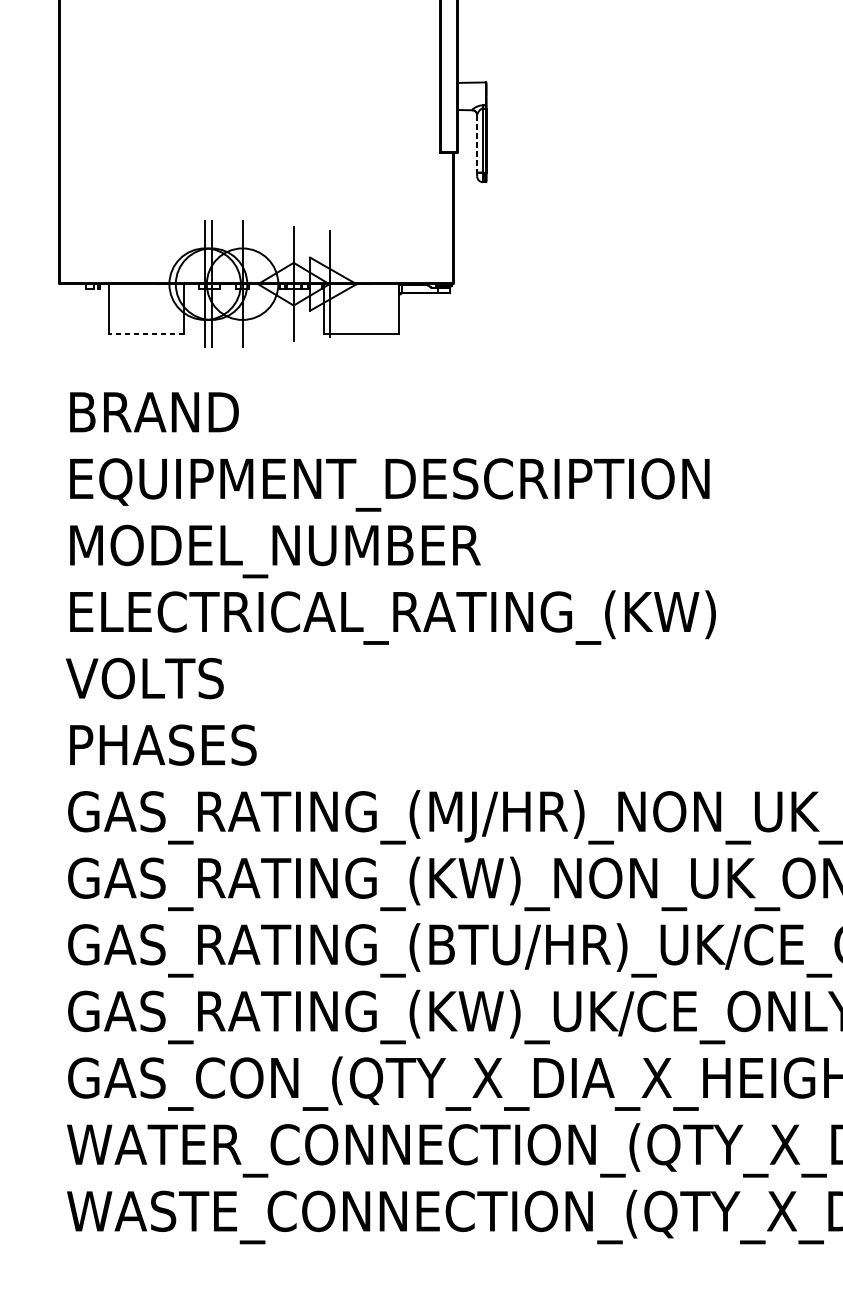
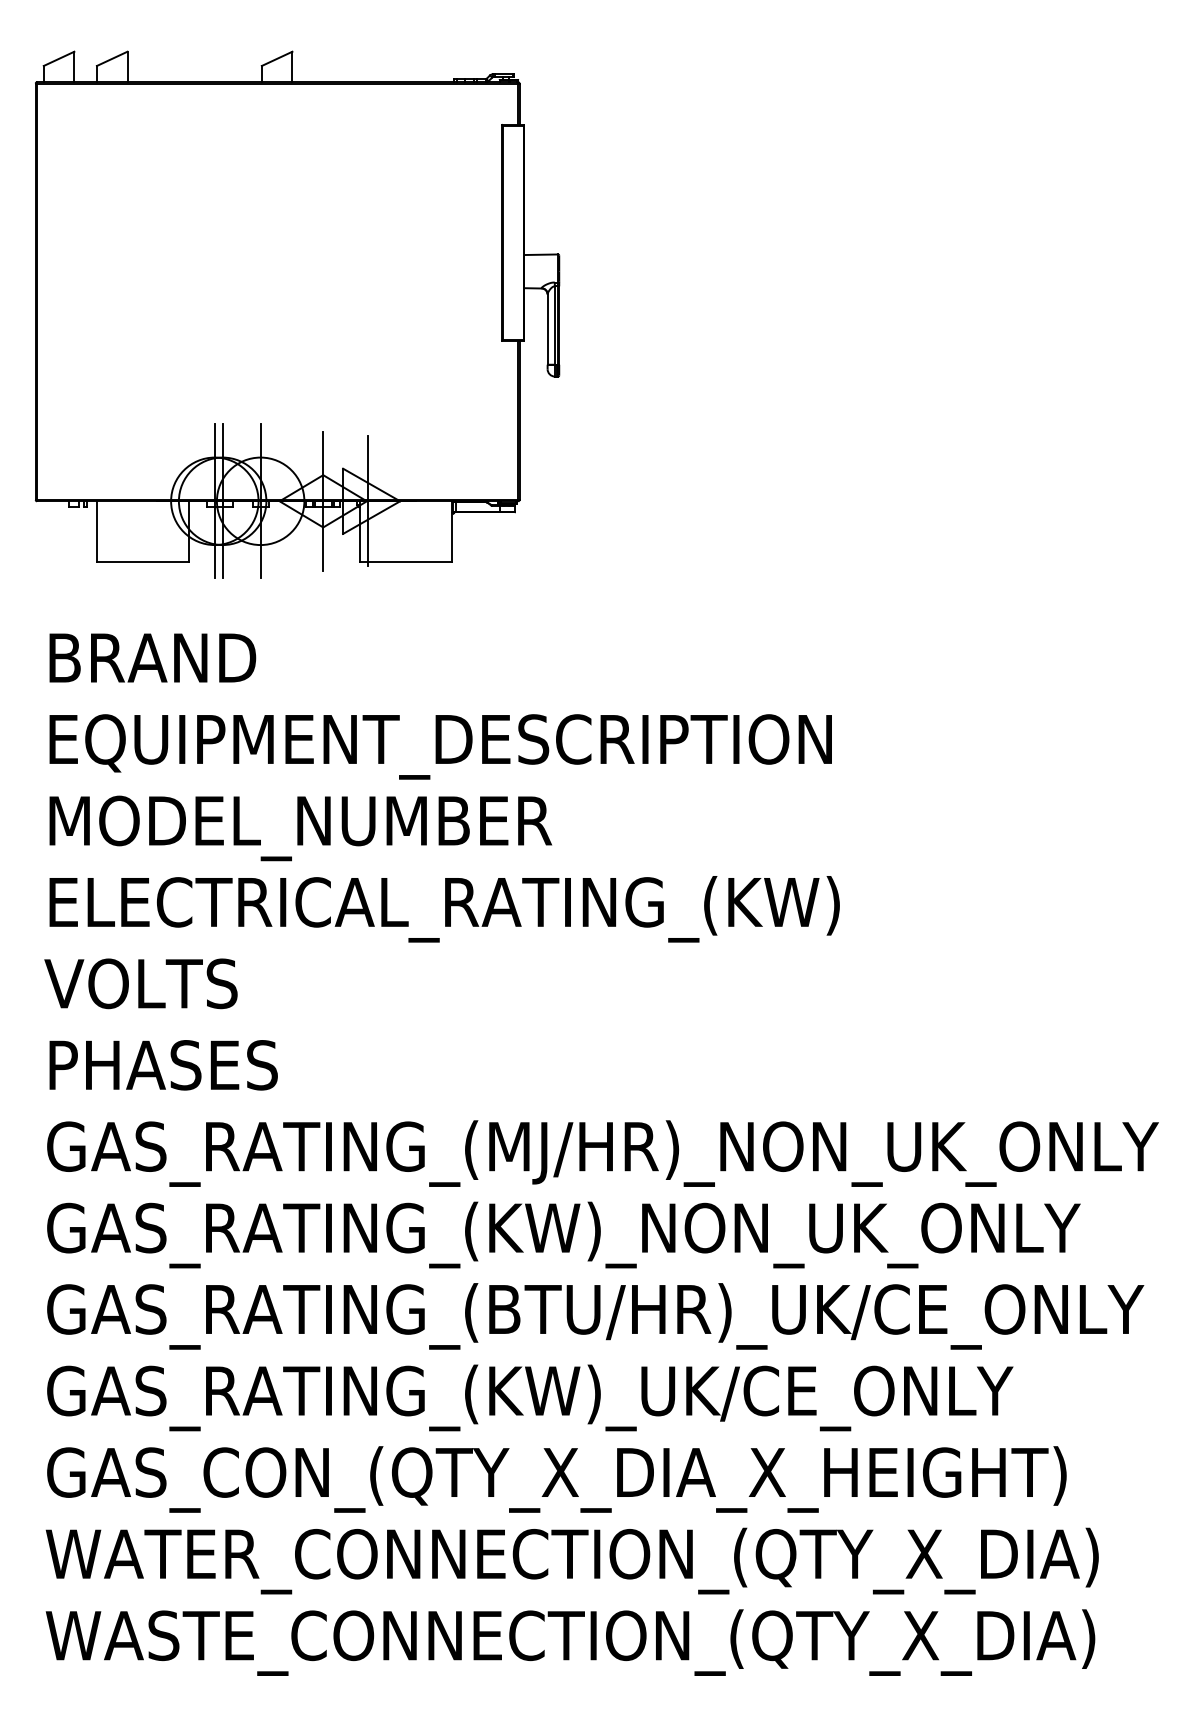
line: (477, 143) -> (547, 329), dashed -> solid
line: (146, 334) -> (143, 562), dashed -> solid

